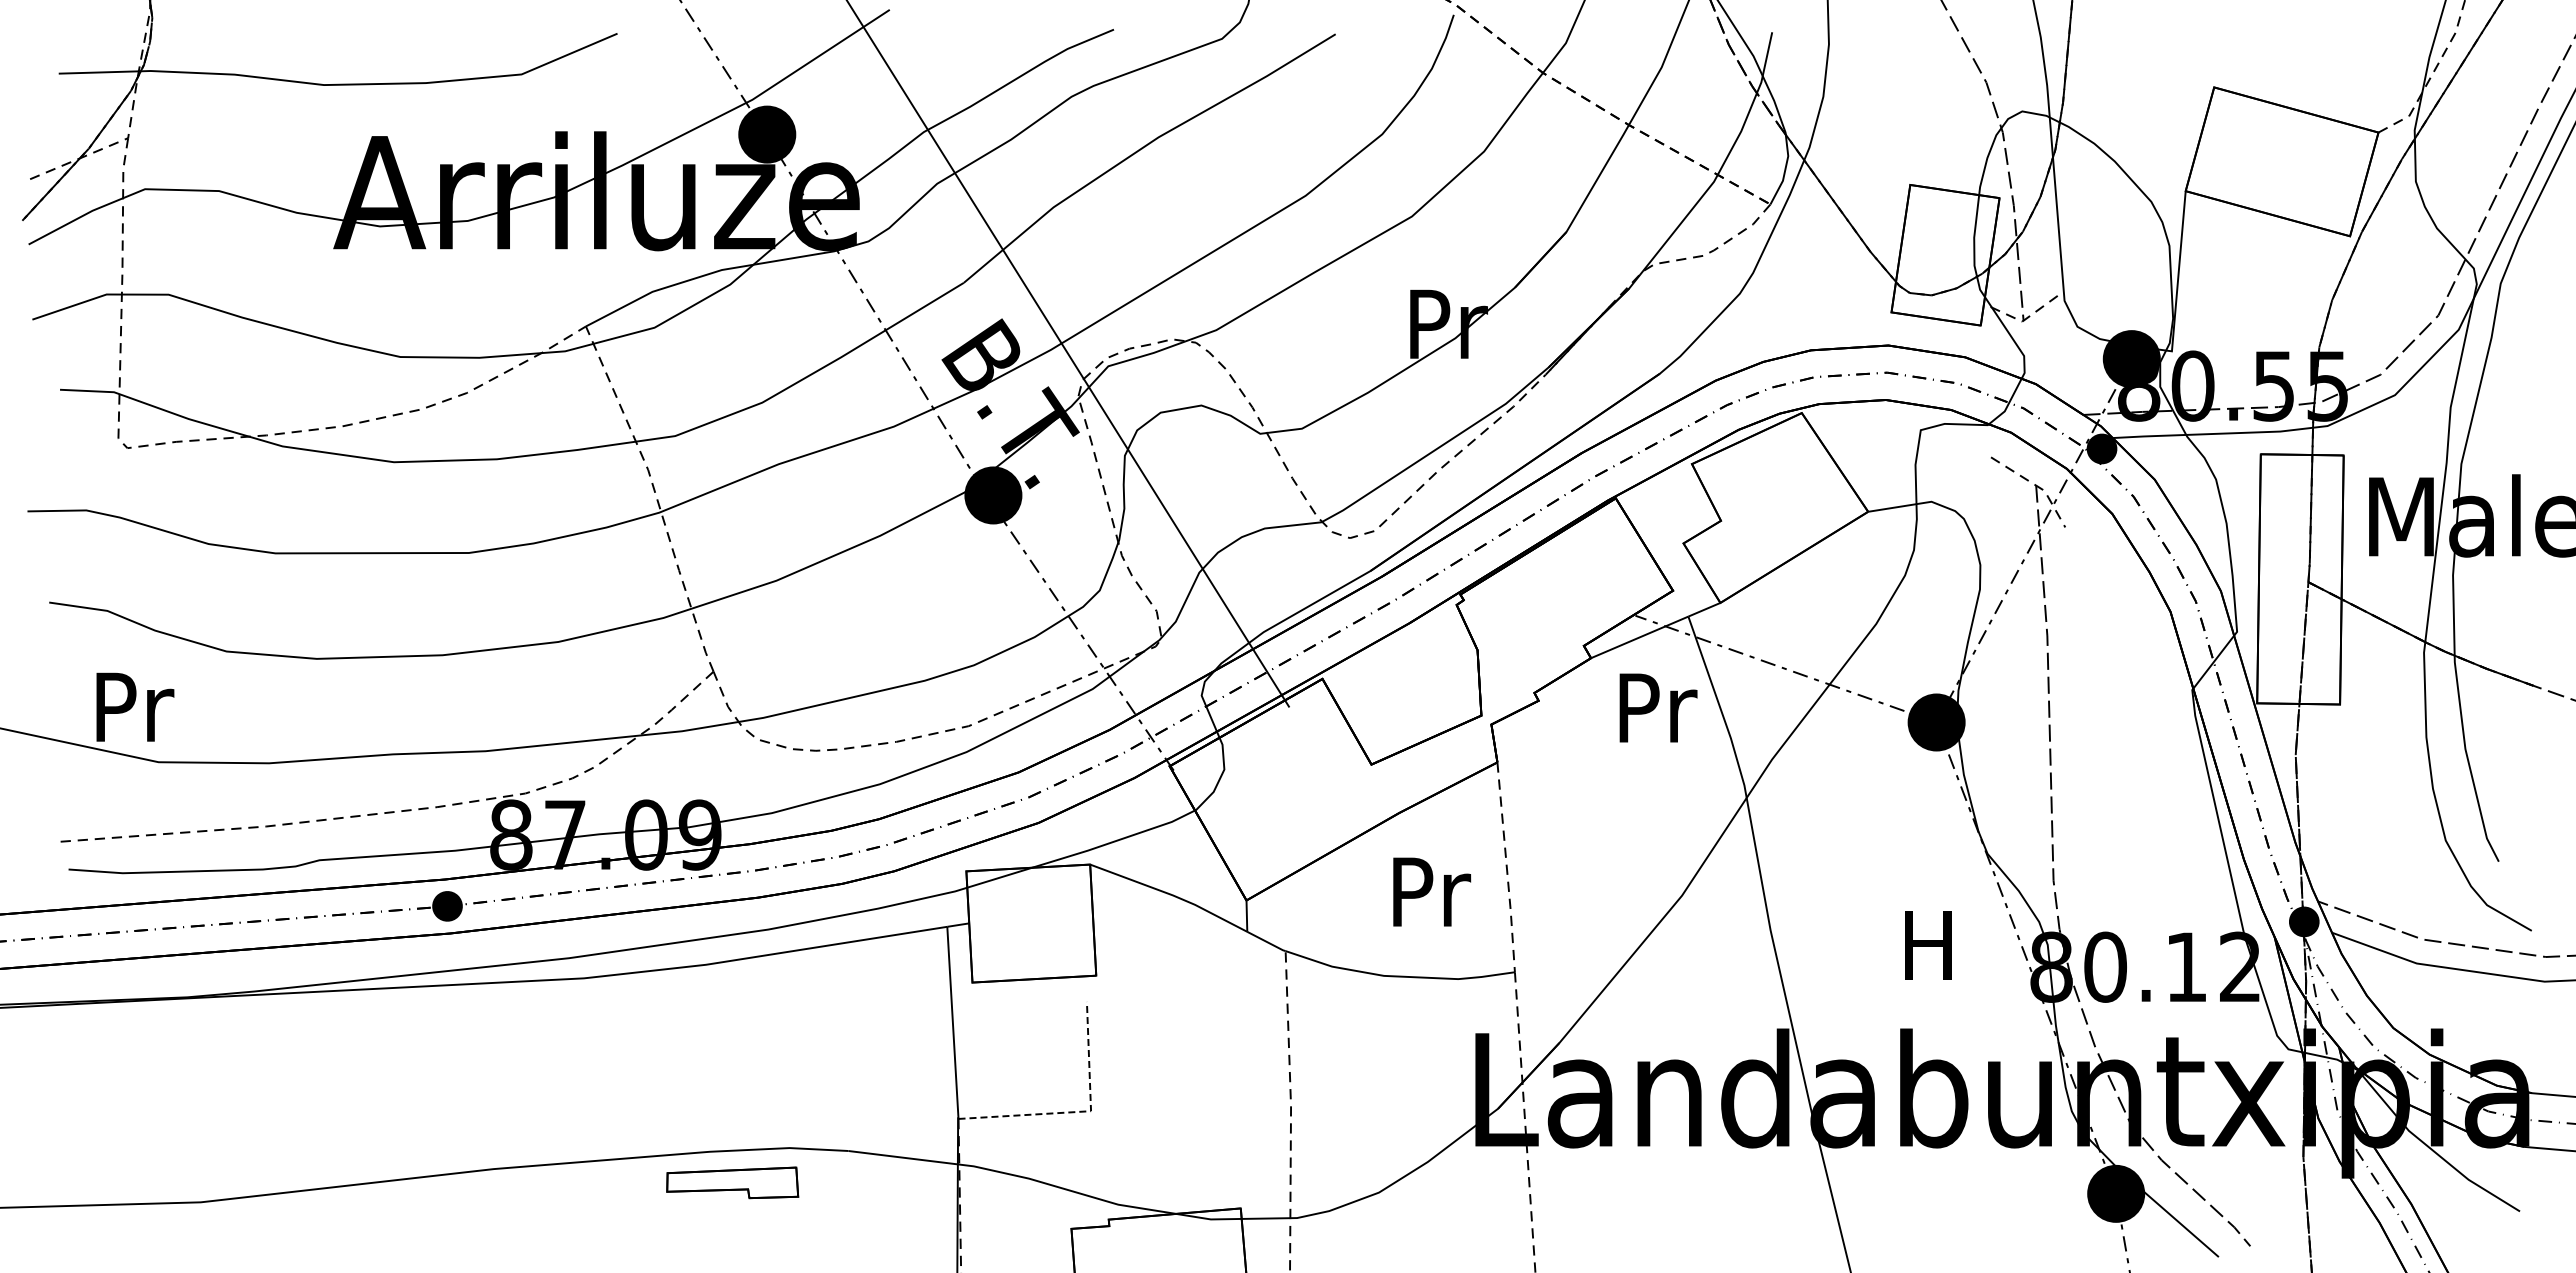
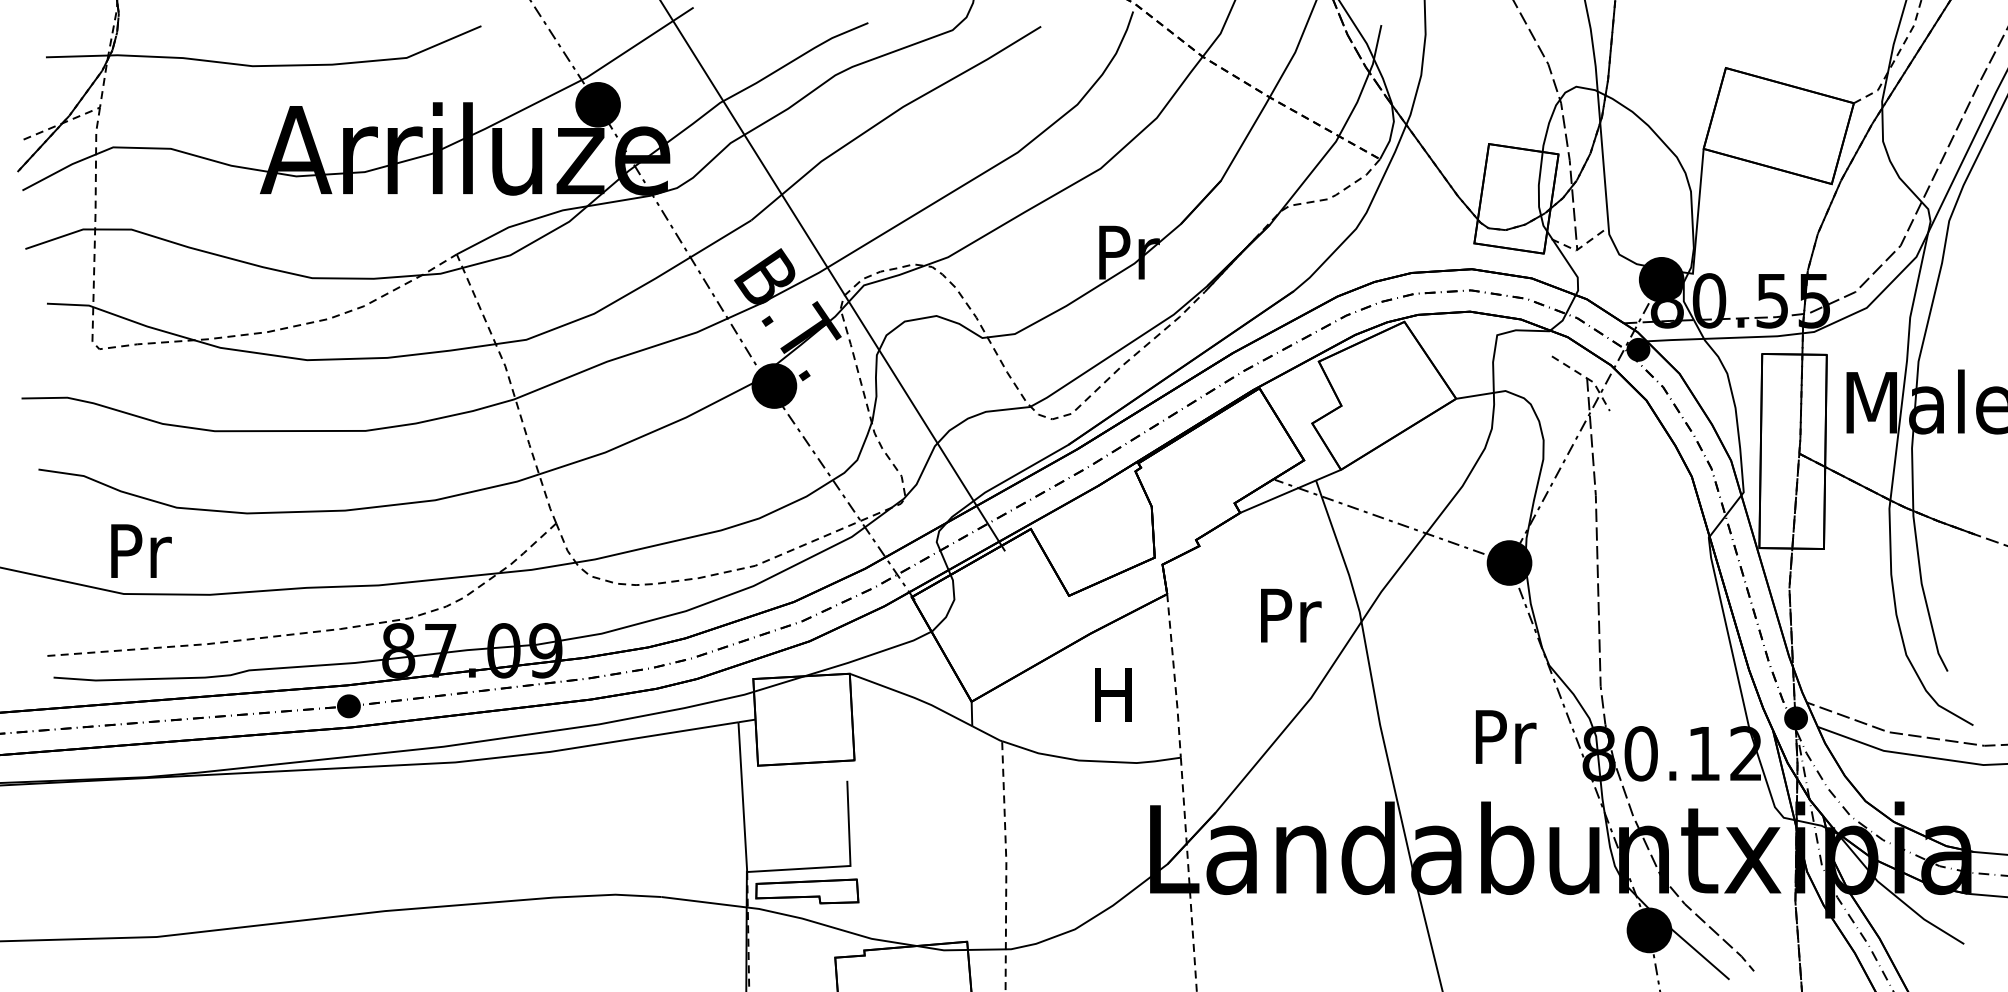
text: (135, 706) -> (141, 550), moved
text: (1658, 707) -> (1291, 615), moved
text: (1432, 891) -> (1116, 694), Pr -> H
text: (1932, 945) -> (1506, 736), H -> Pr
line: (1080, 1111) -> (842, 866), dashed -> solid
part: (732, 1182) -> (807, 891), moved

